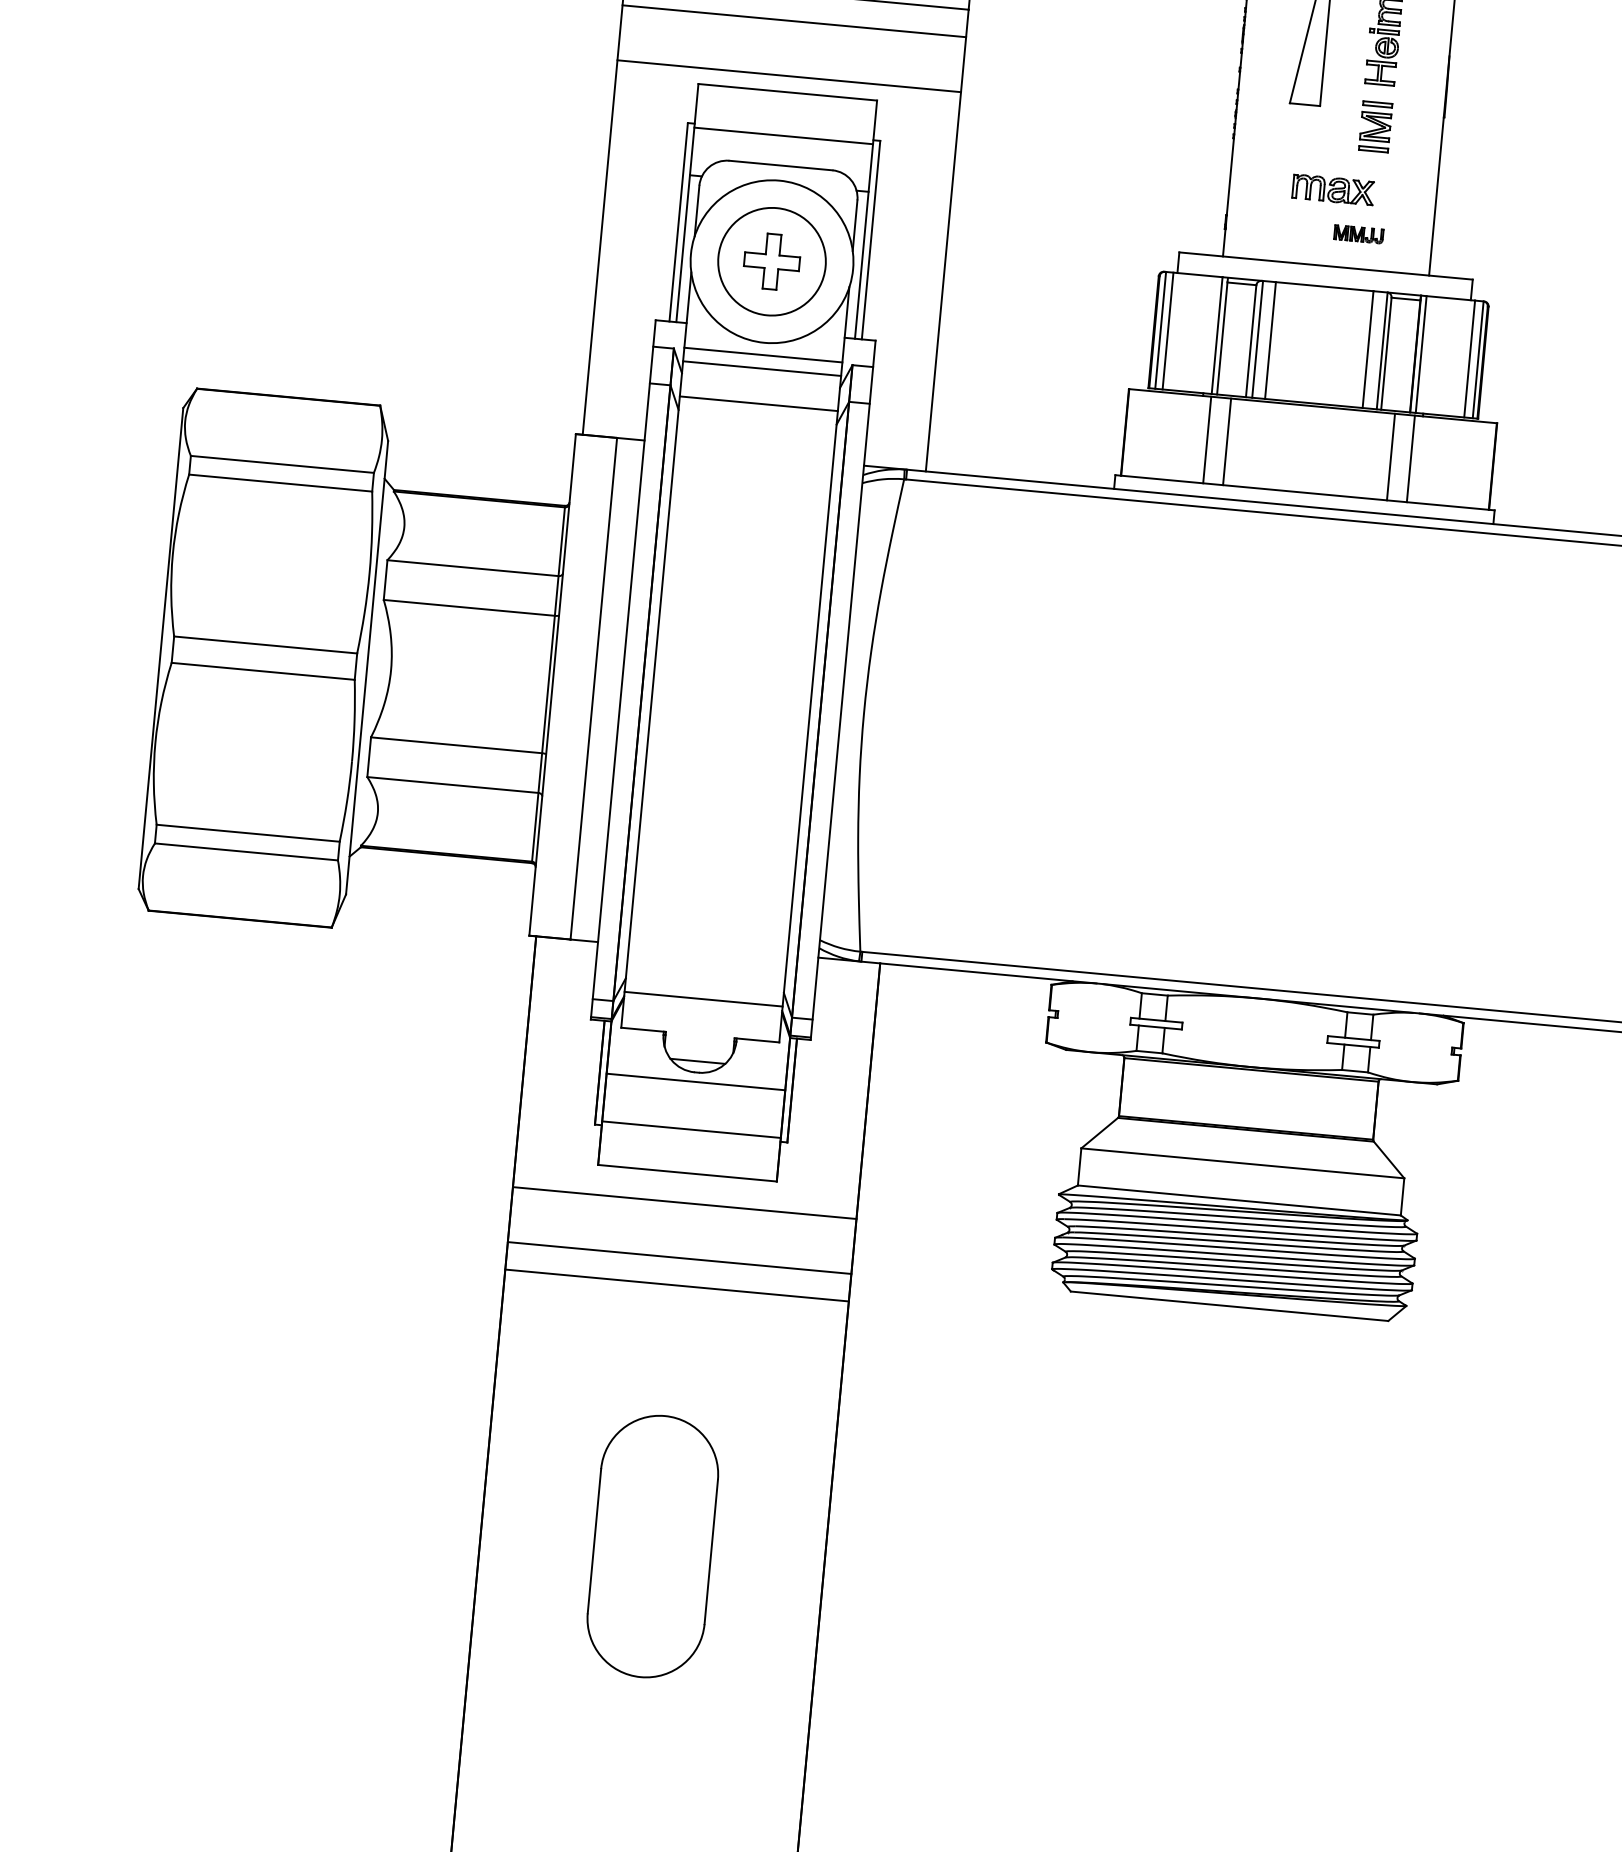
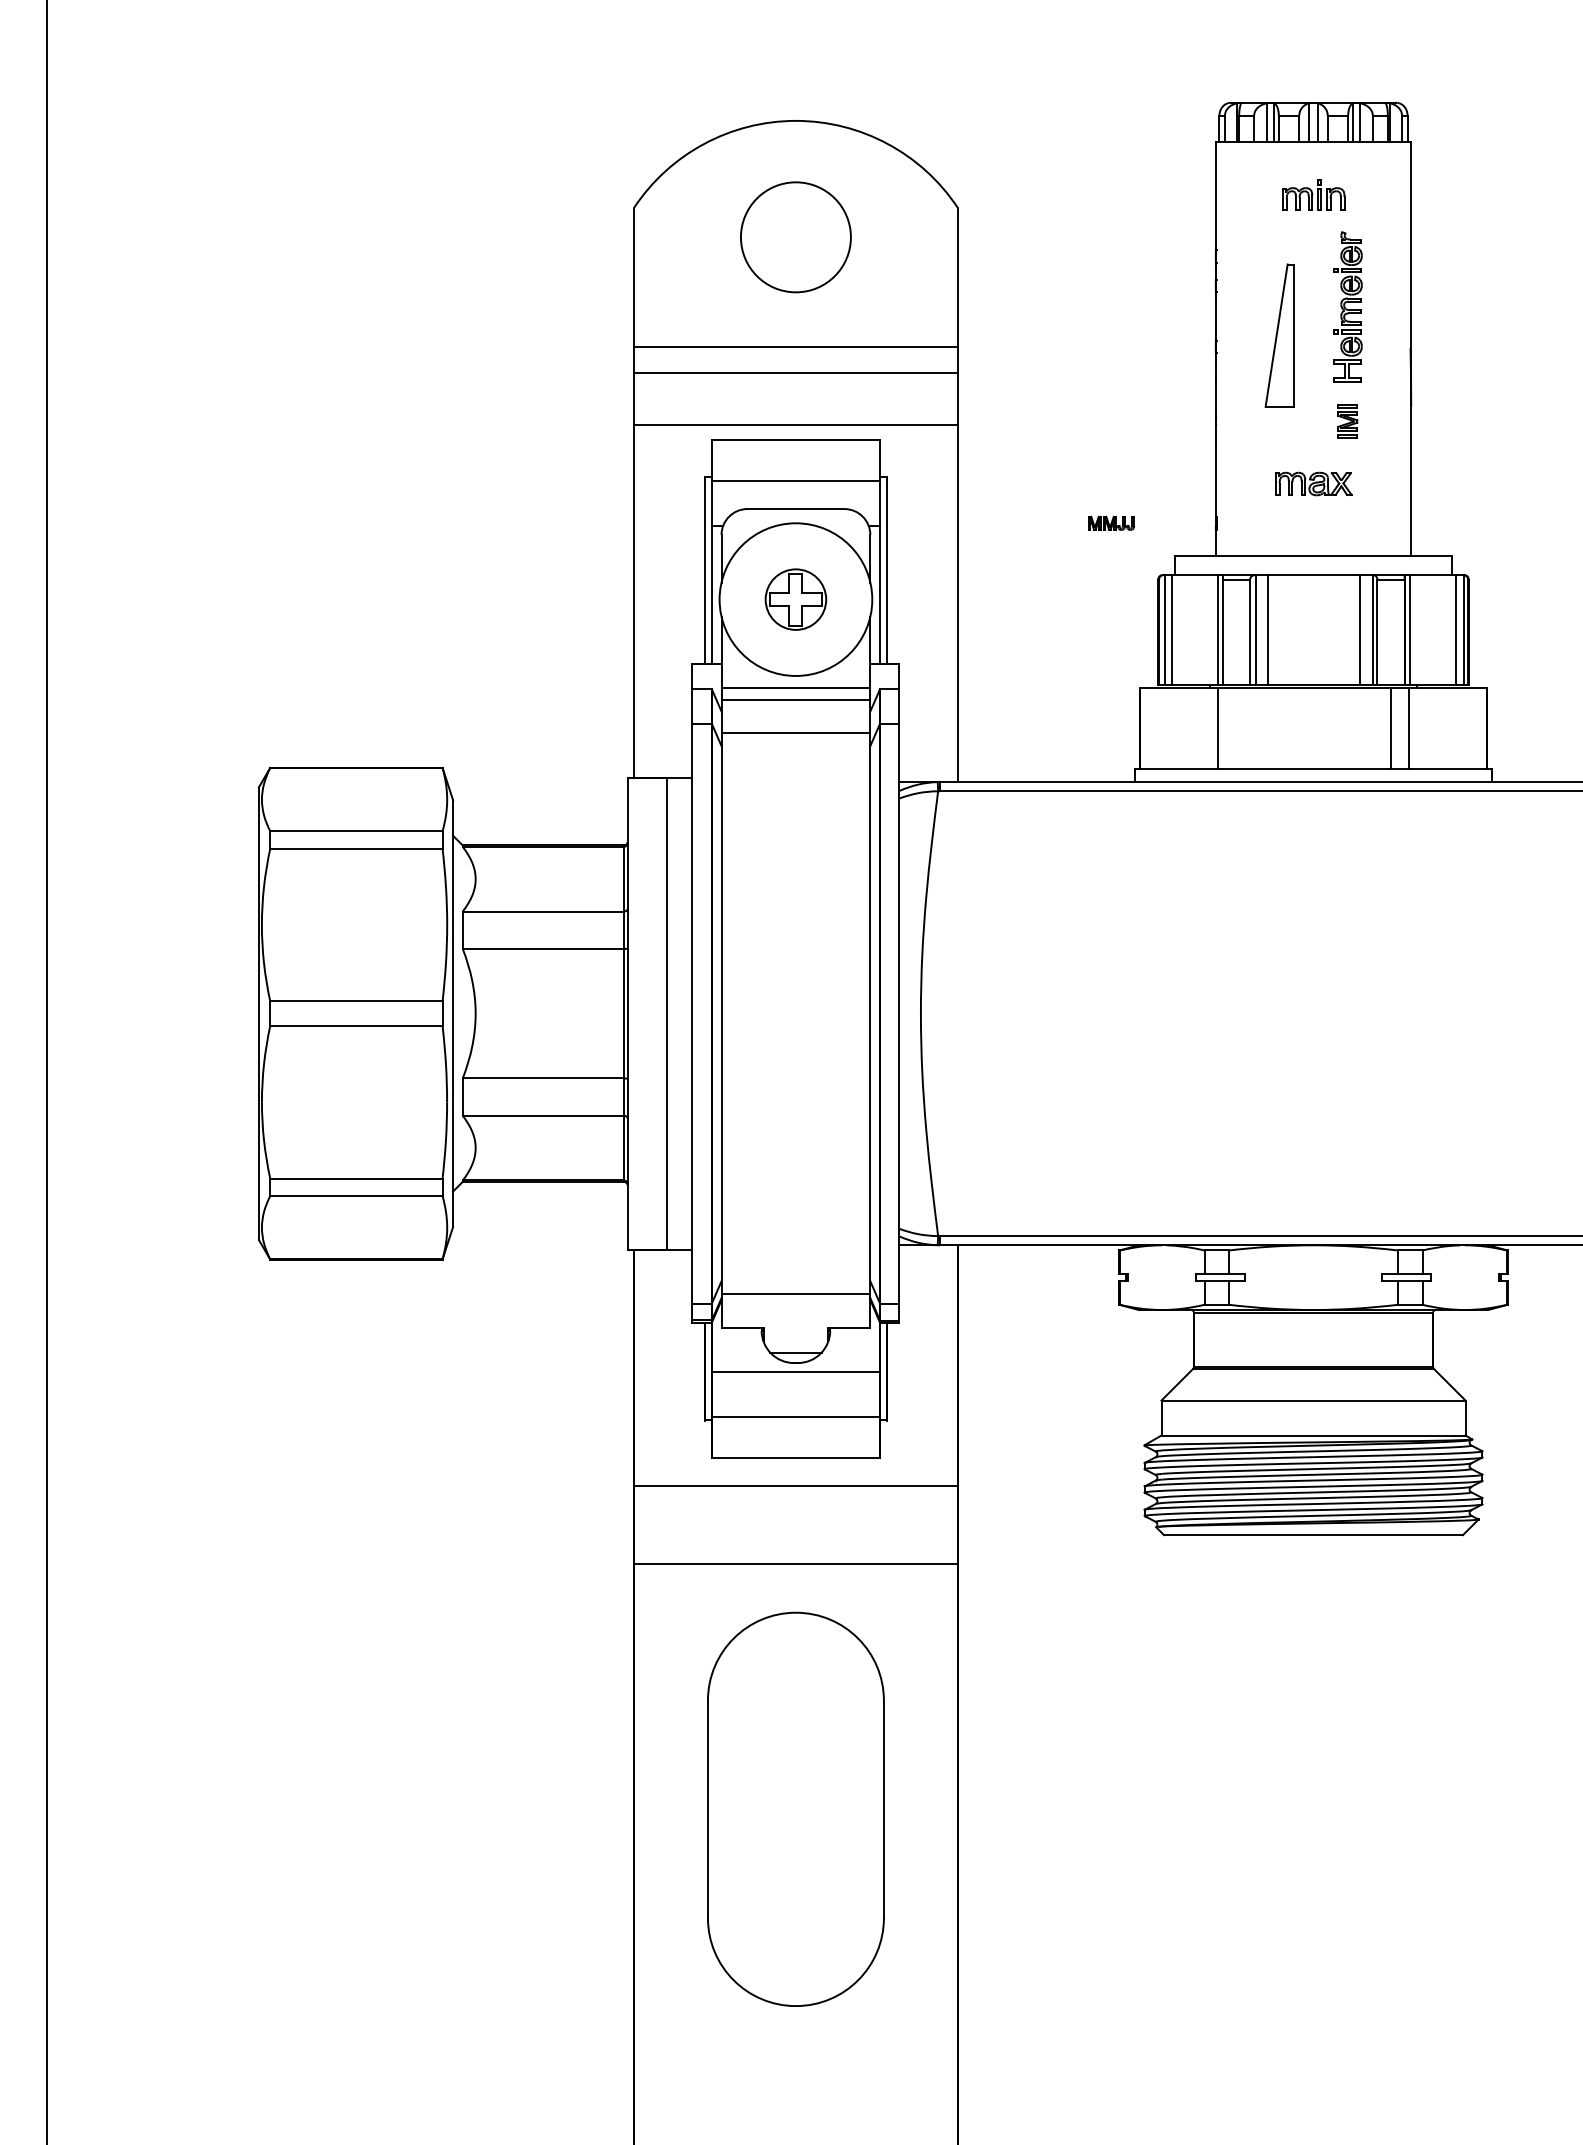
part: (1375, 126) -> (1347, 421), size x0.7
part: (1359, 233) -> (1111, 522), moved
circle: (771, 261) -> (795, 599), size x0.6
line: (1227, 442) -> (1236, 728), removed
line: (679, 1257) -> (795, 1537), removed
part: (652, 1546) -> (795, 1809), size x1.6

